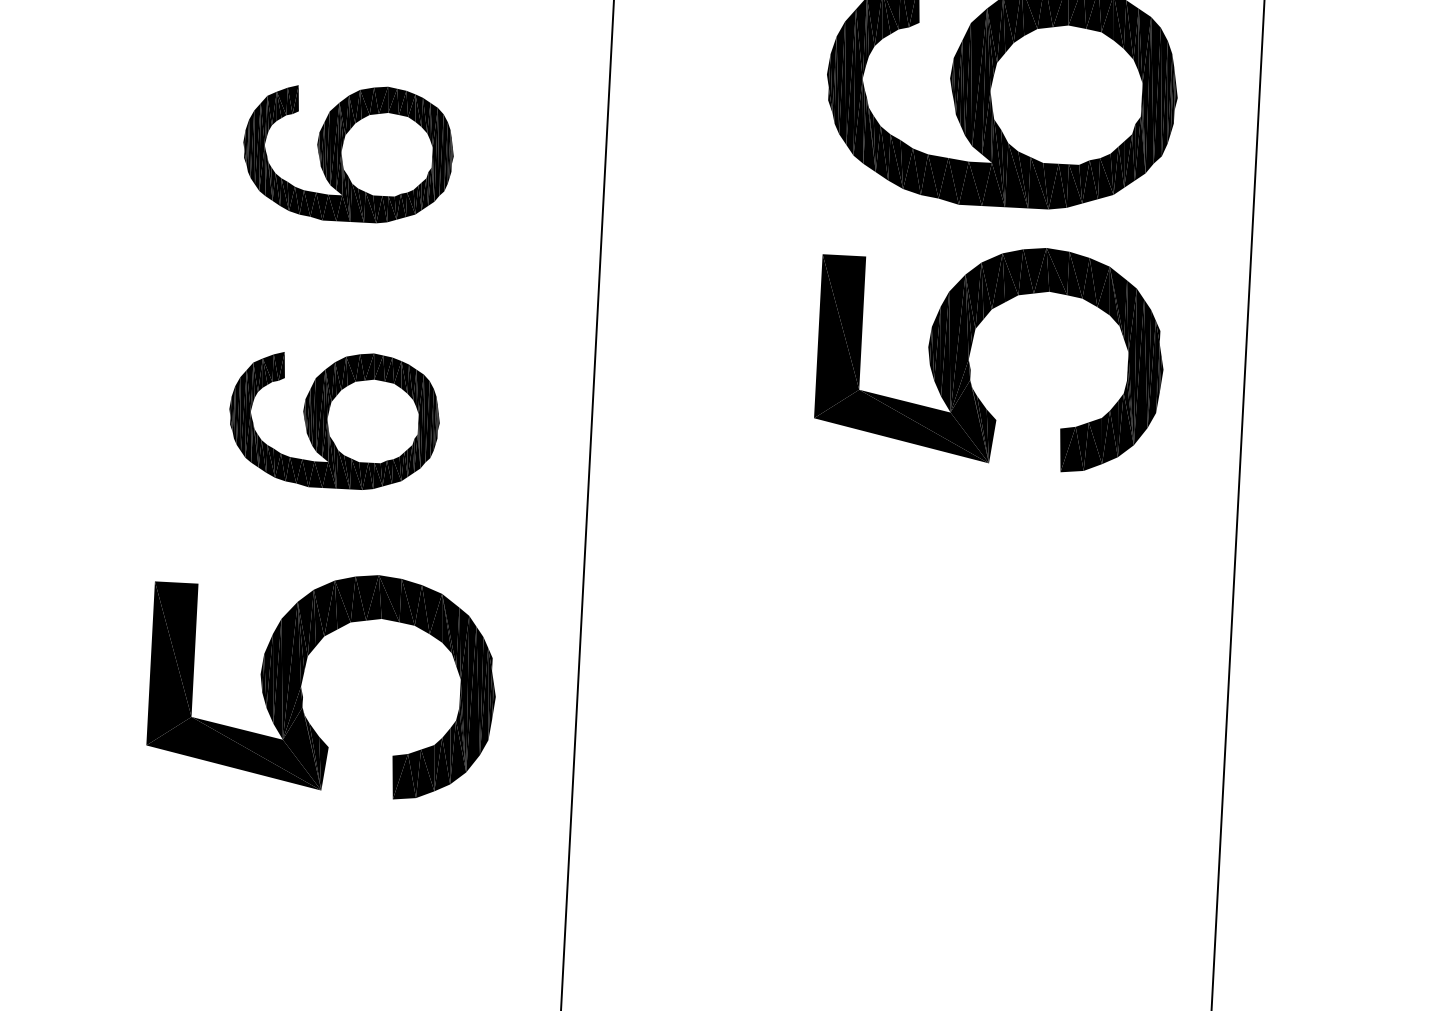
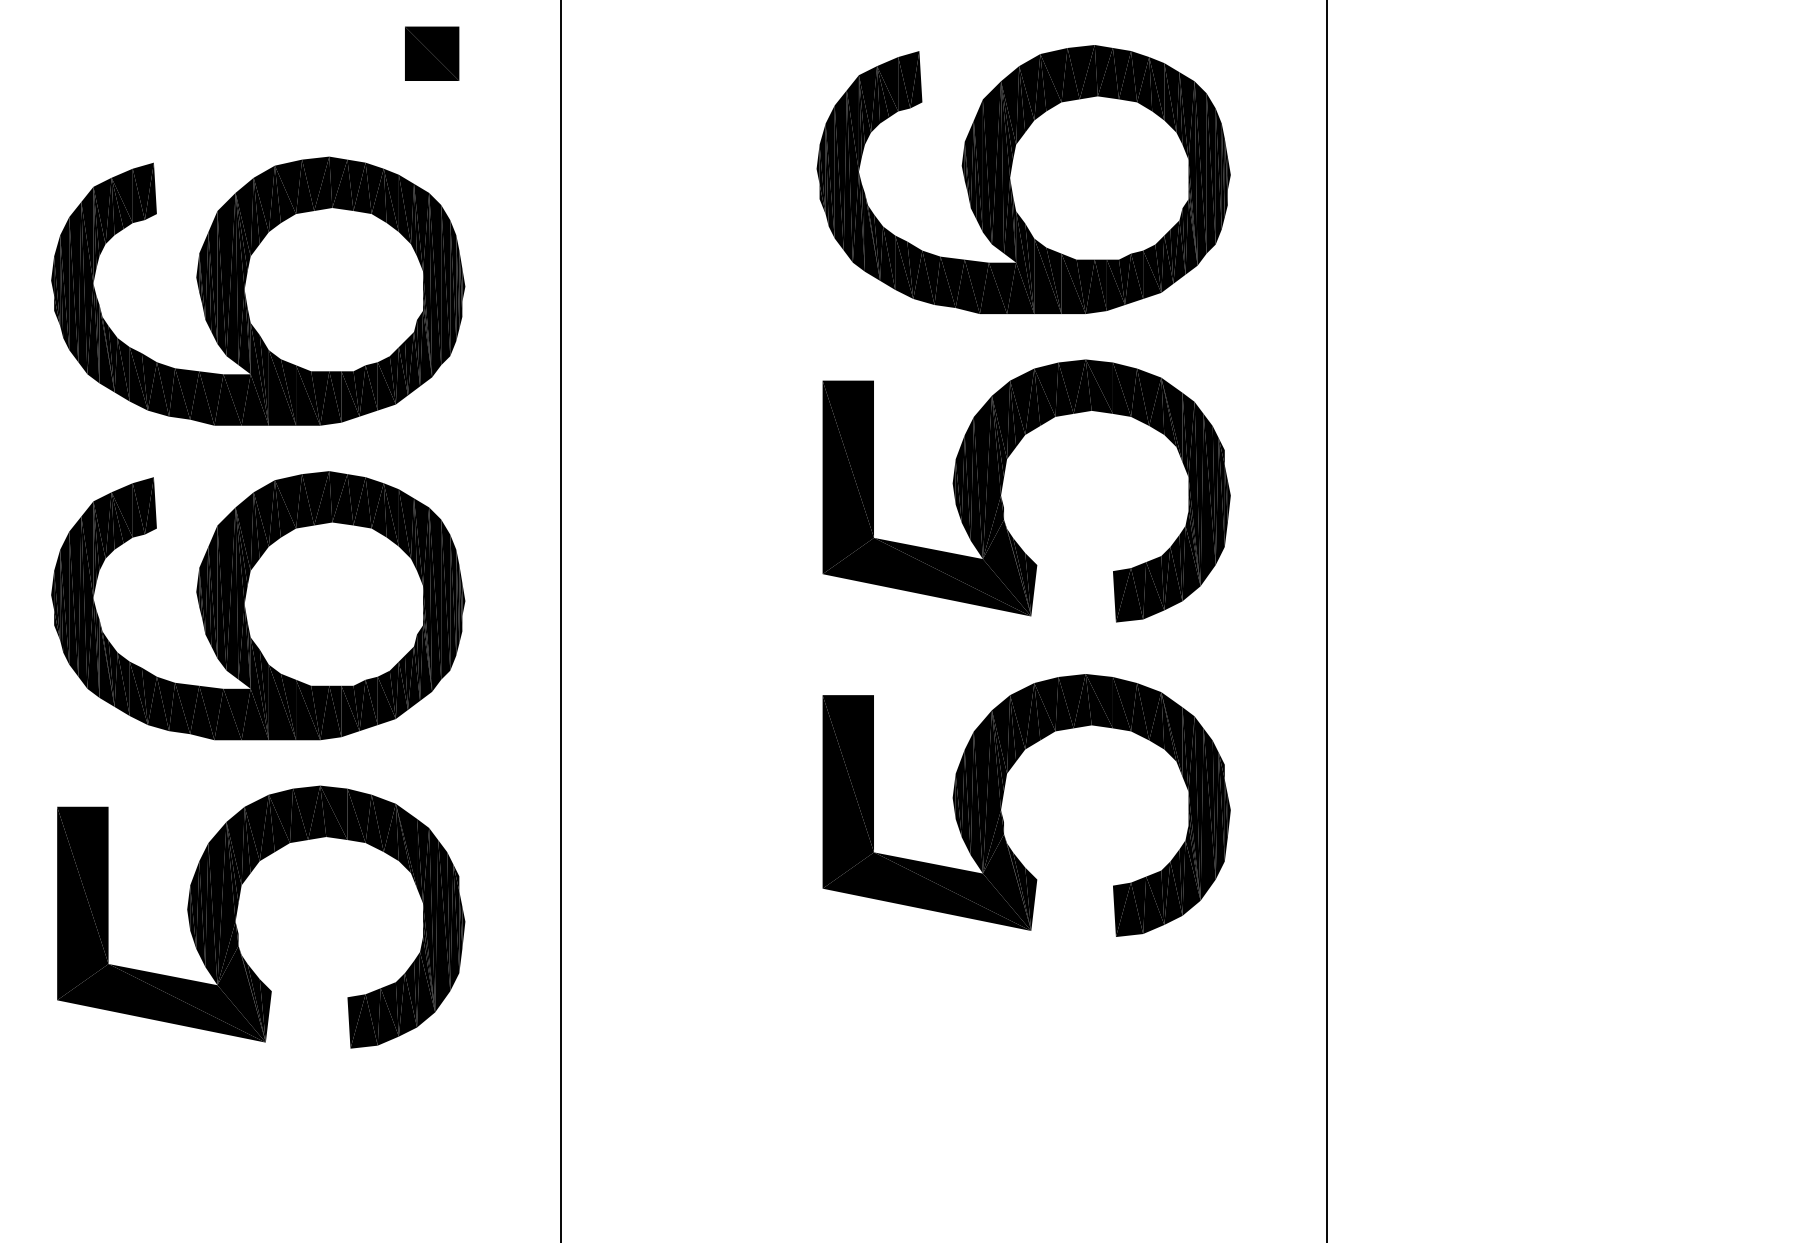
part: (348, 152) -> (258, 290), size x1.67
part: (334, 419) -> (258, 605), size x1.67
part: (956, 620) -> (1002, 803), added

